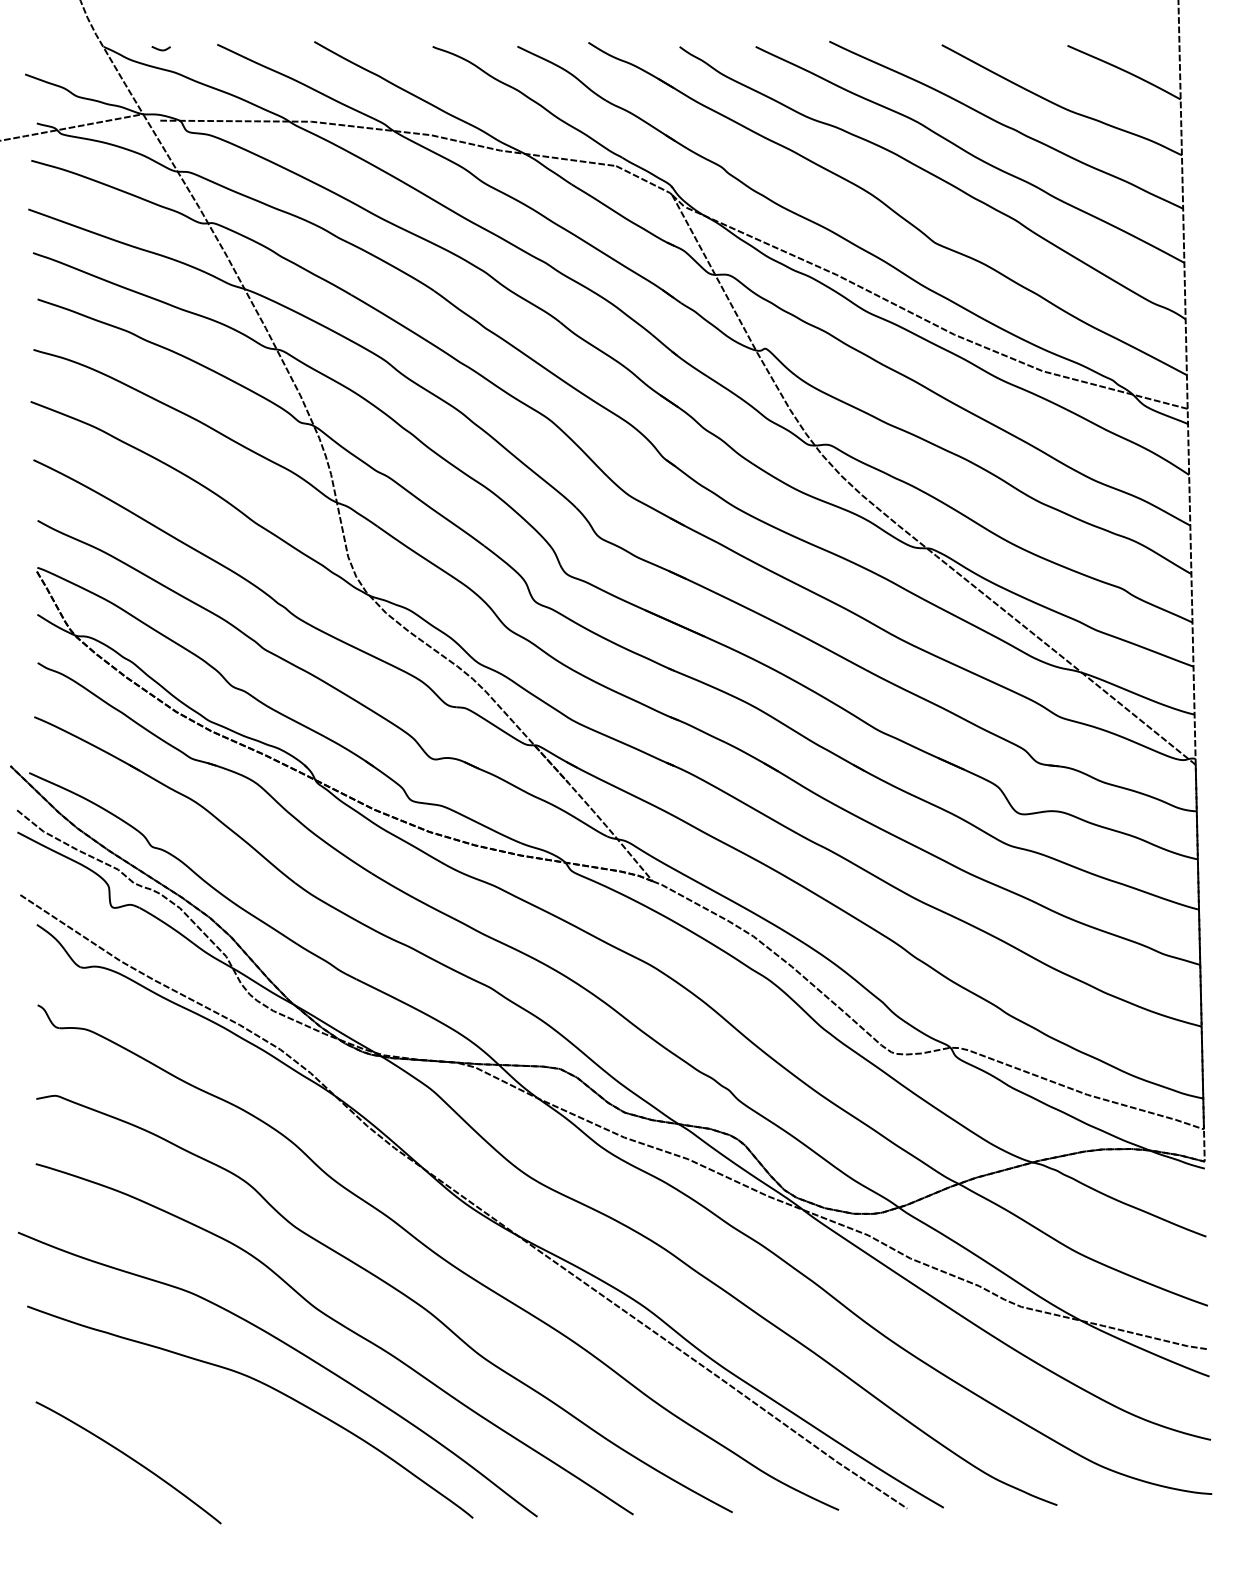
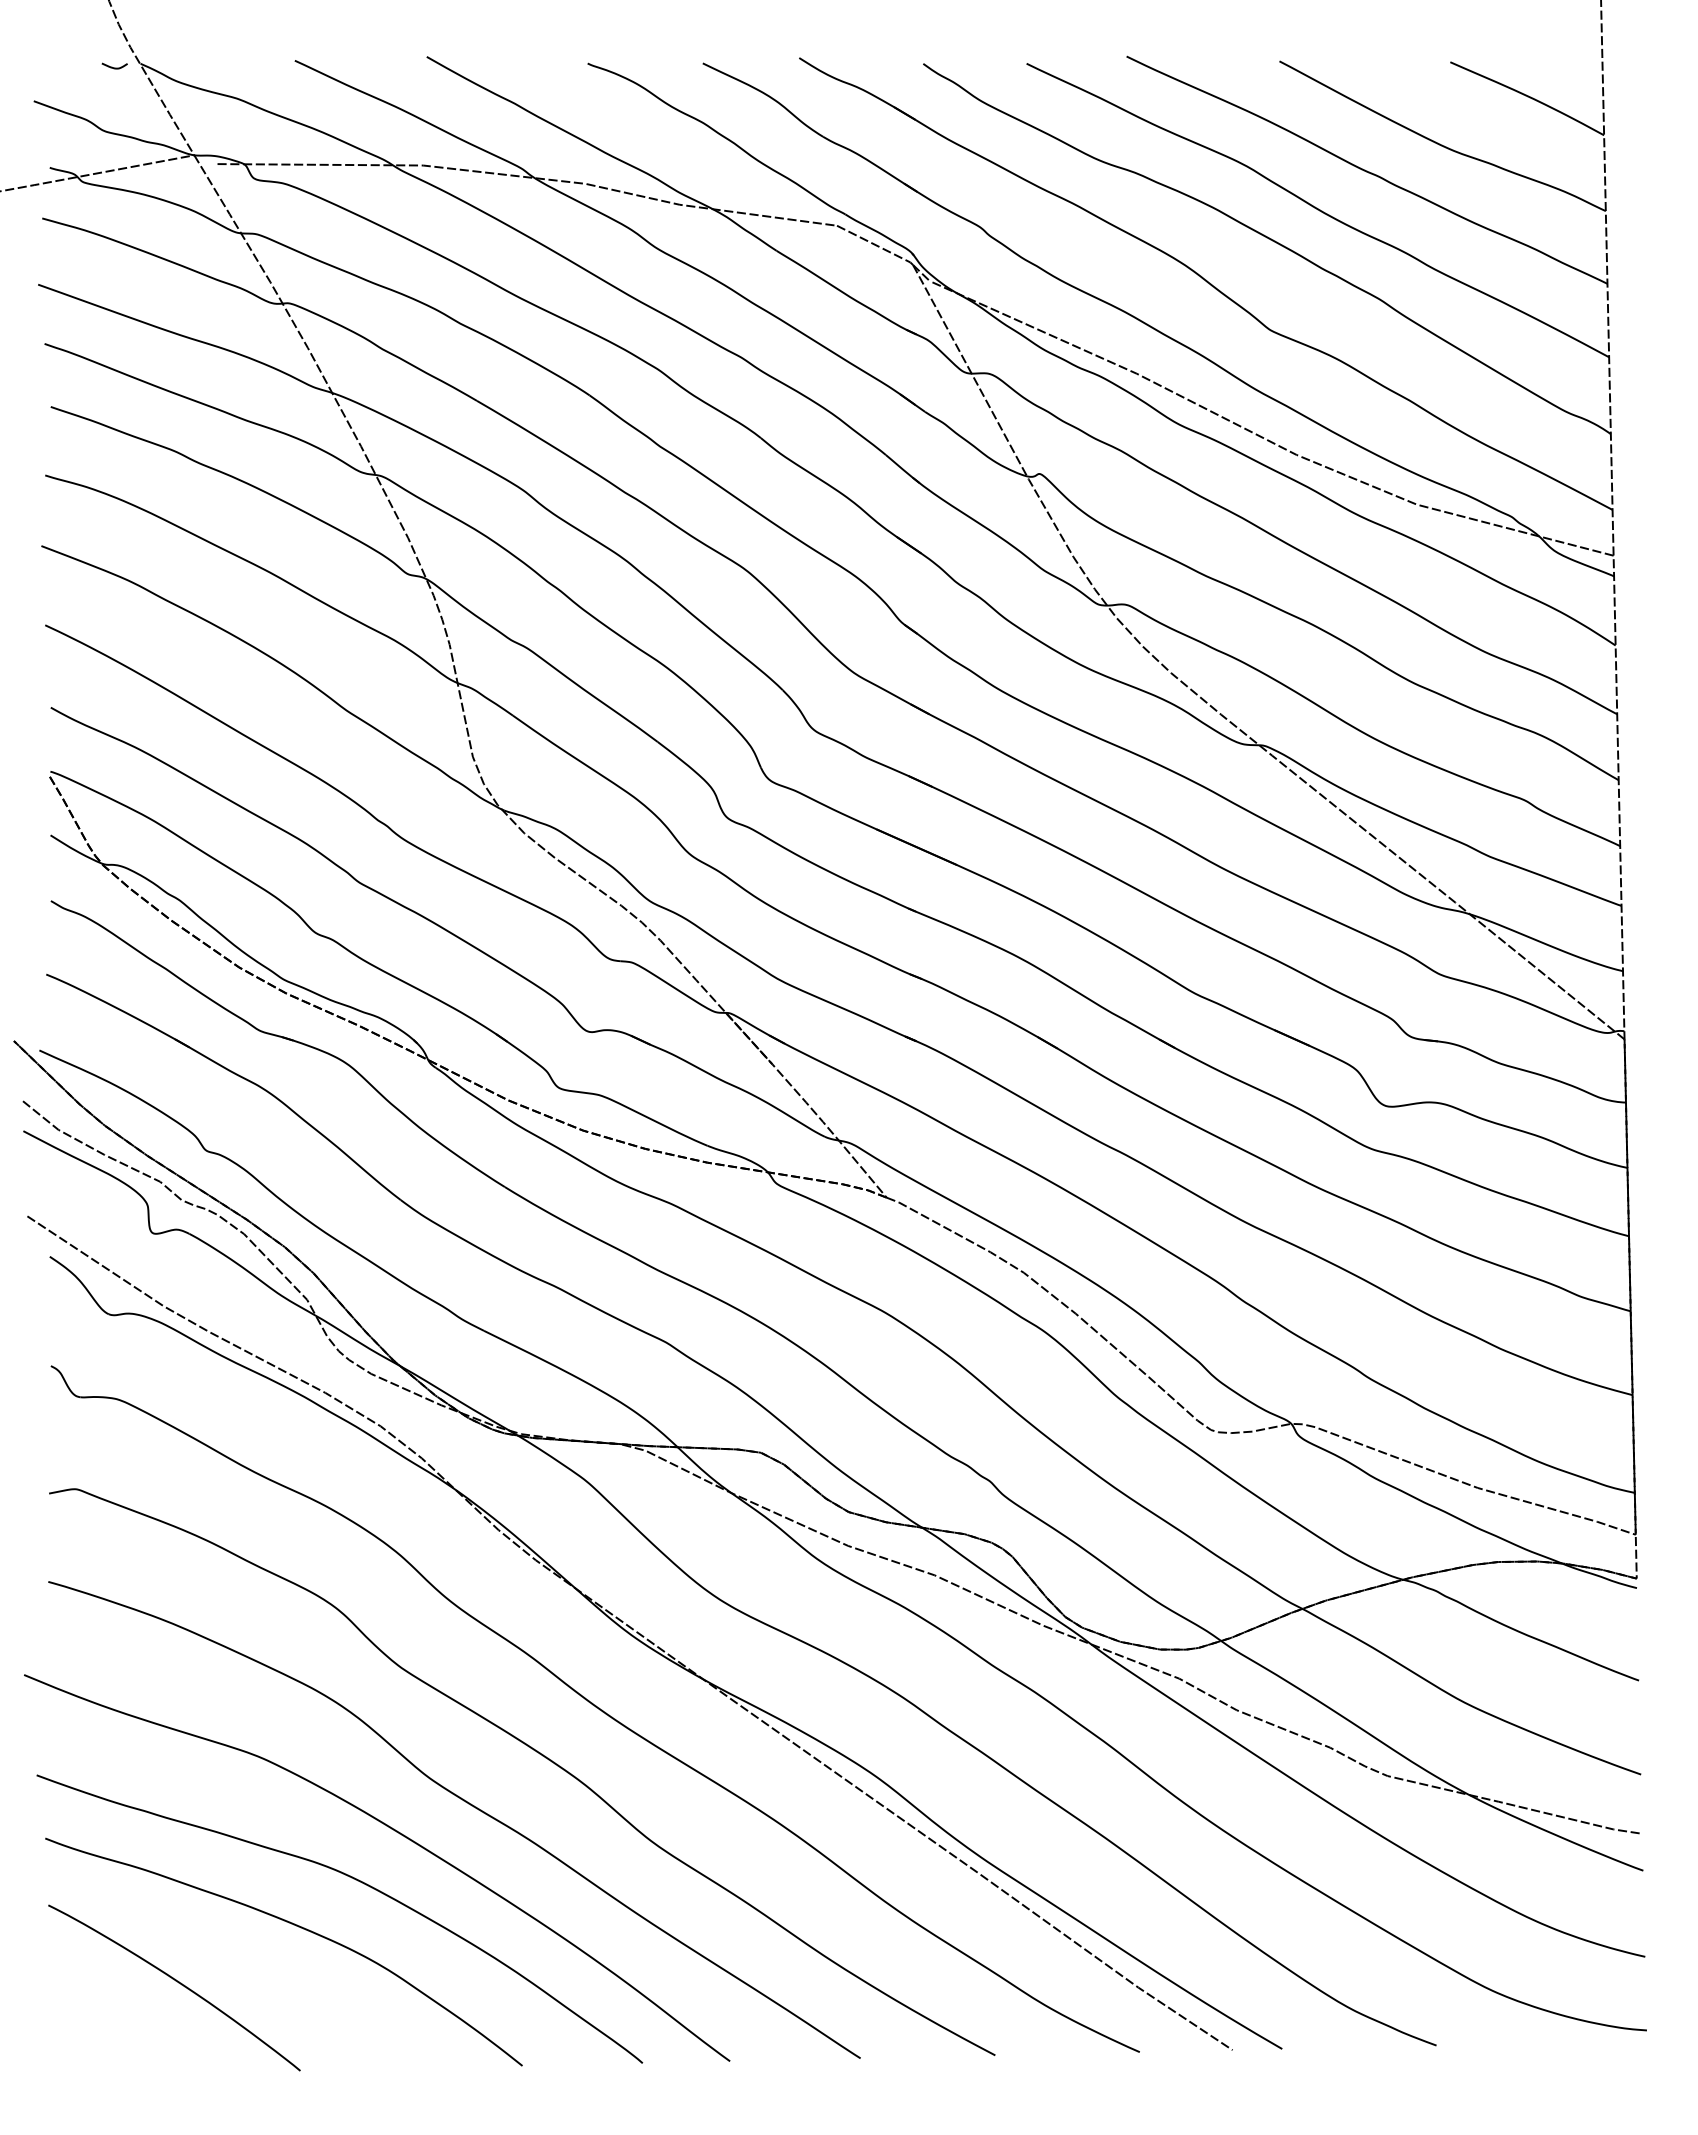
curve: (161, 49) -> (114, 67), moved
curve: (216, 1416) -> (293, 1925), added

